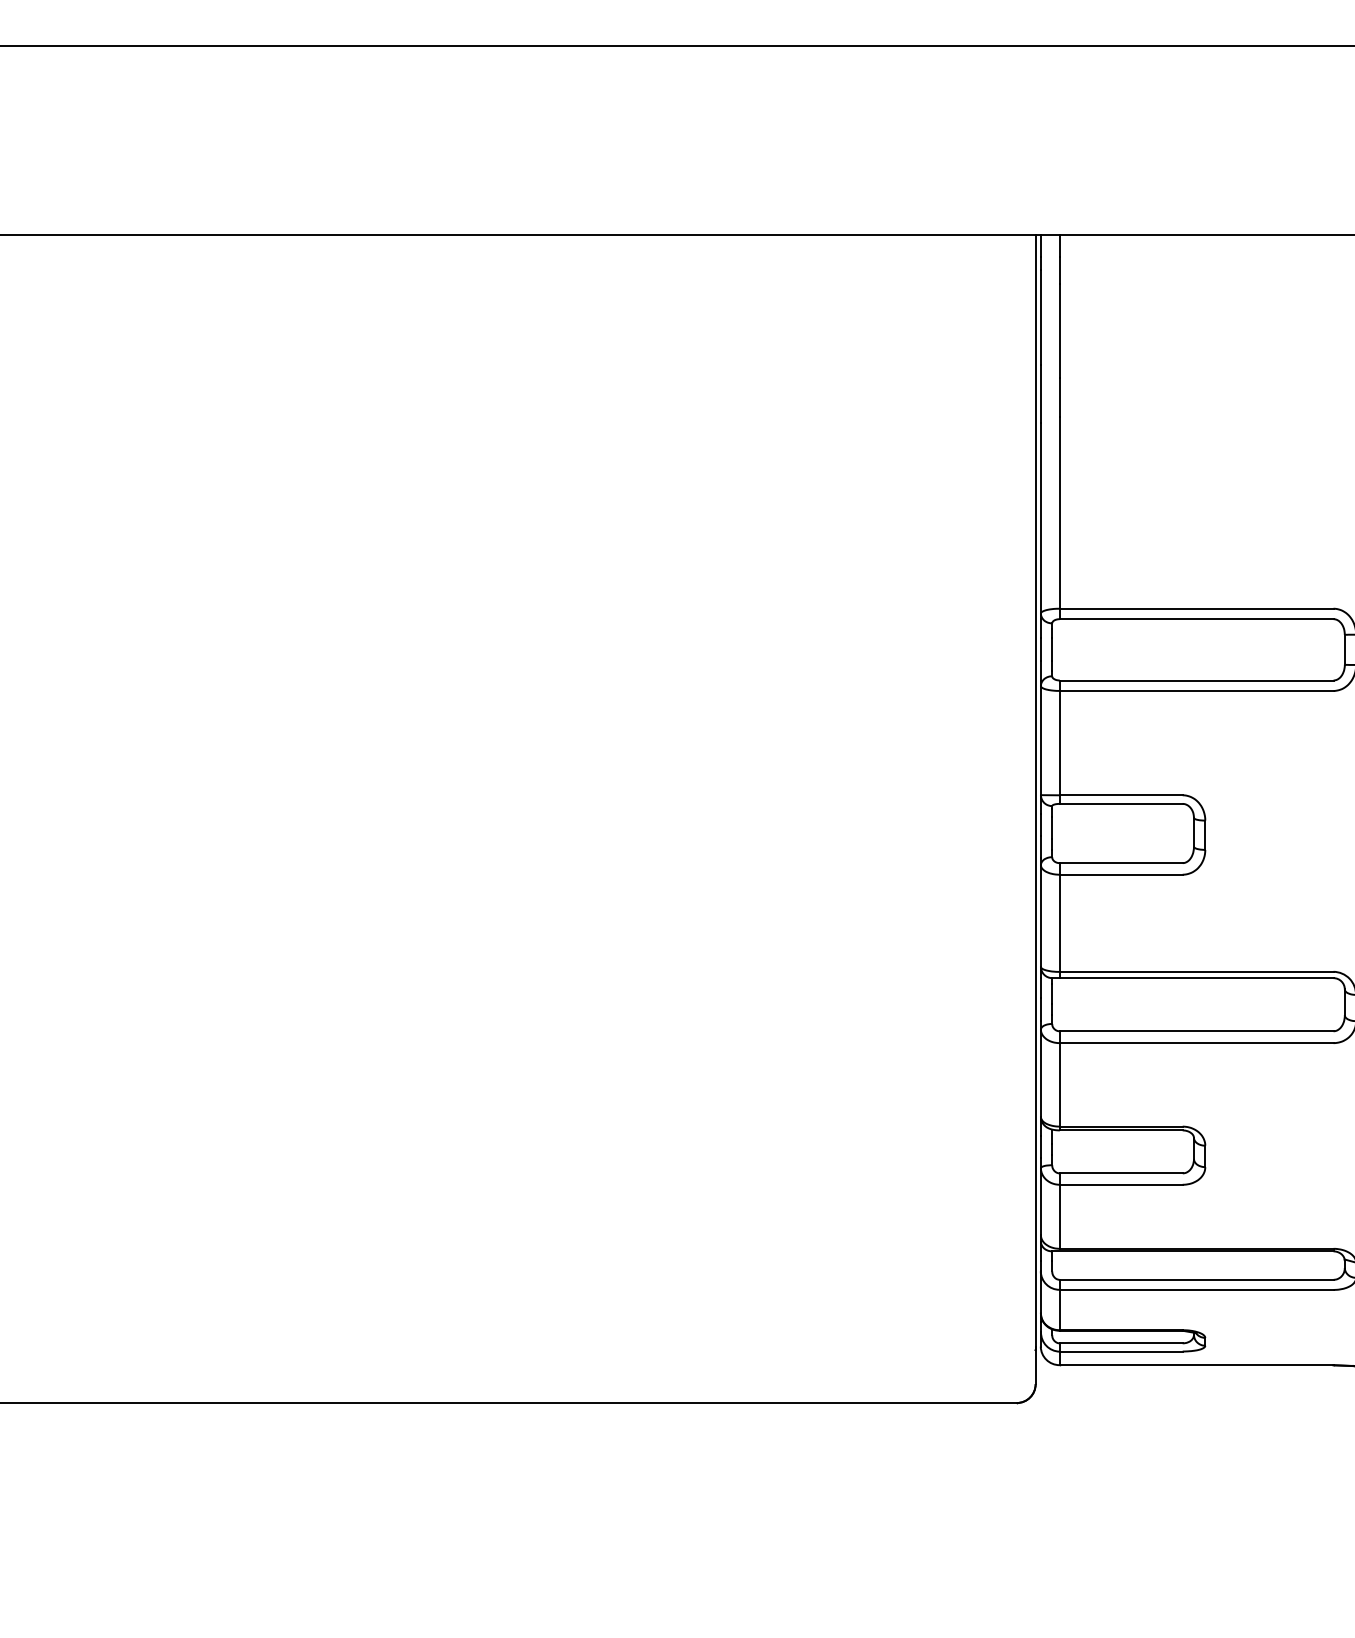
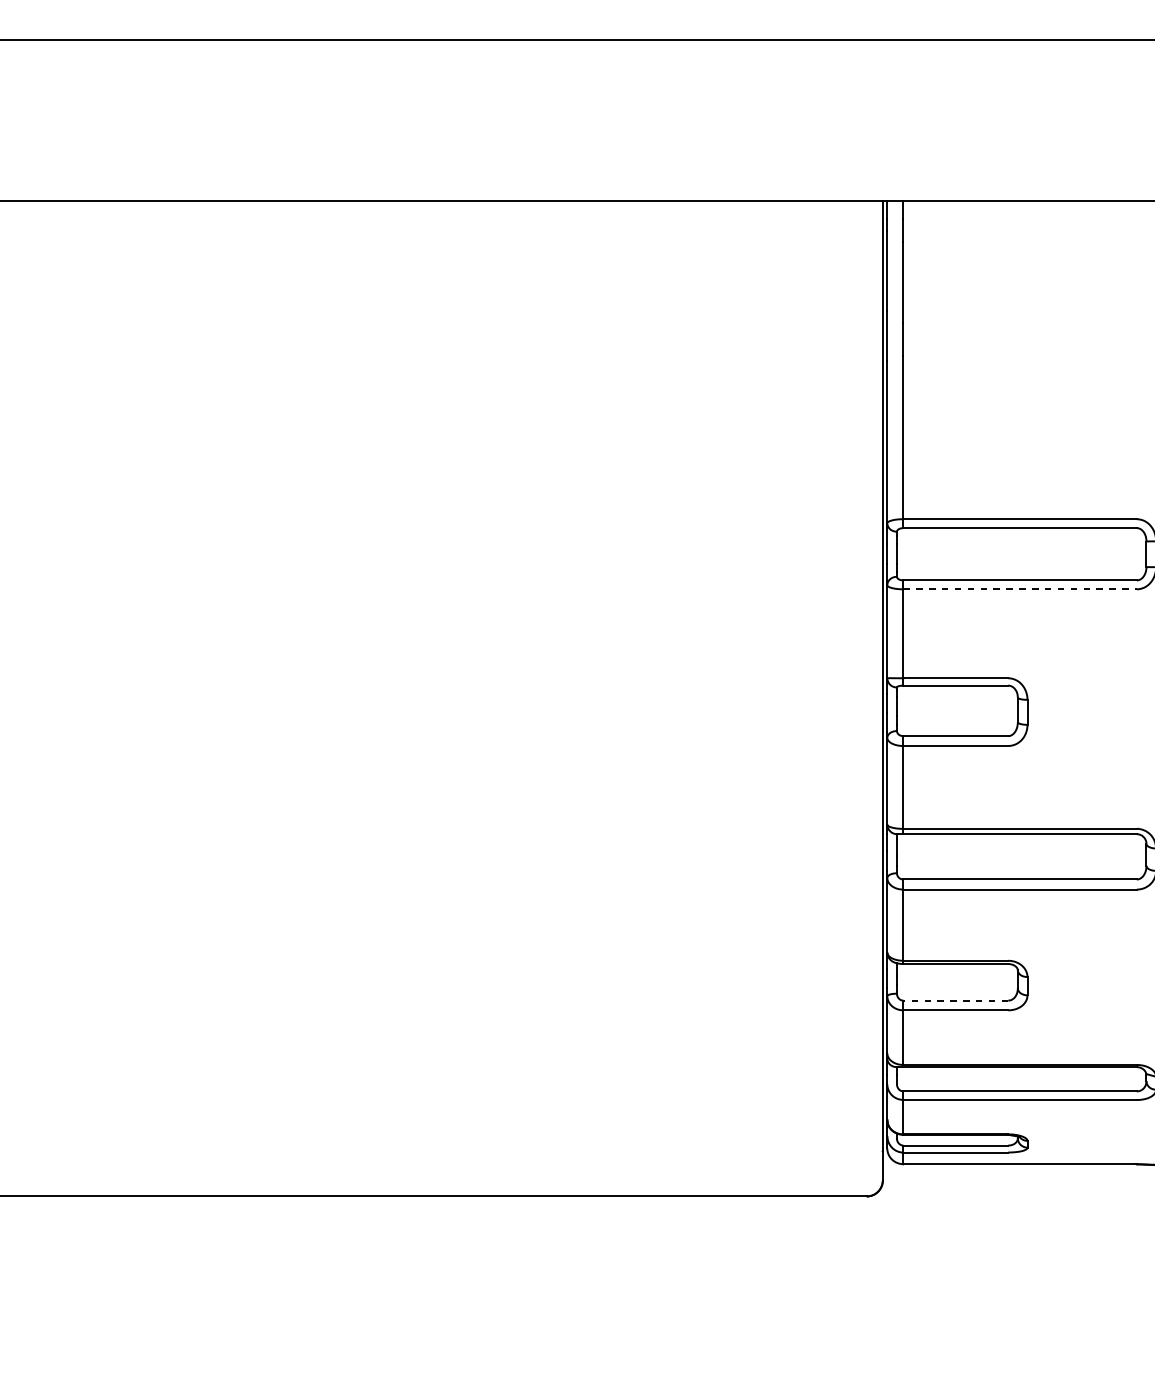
line: (1196, 690) -> (1019, 588), solid -> dashed
line: (1120, 1173) -> (955, 1000), solid -> dashed

